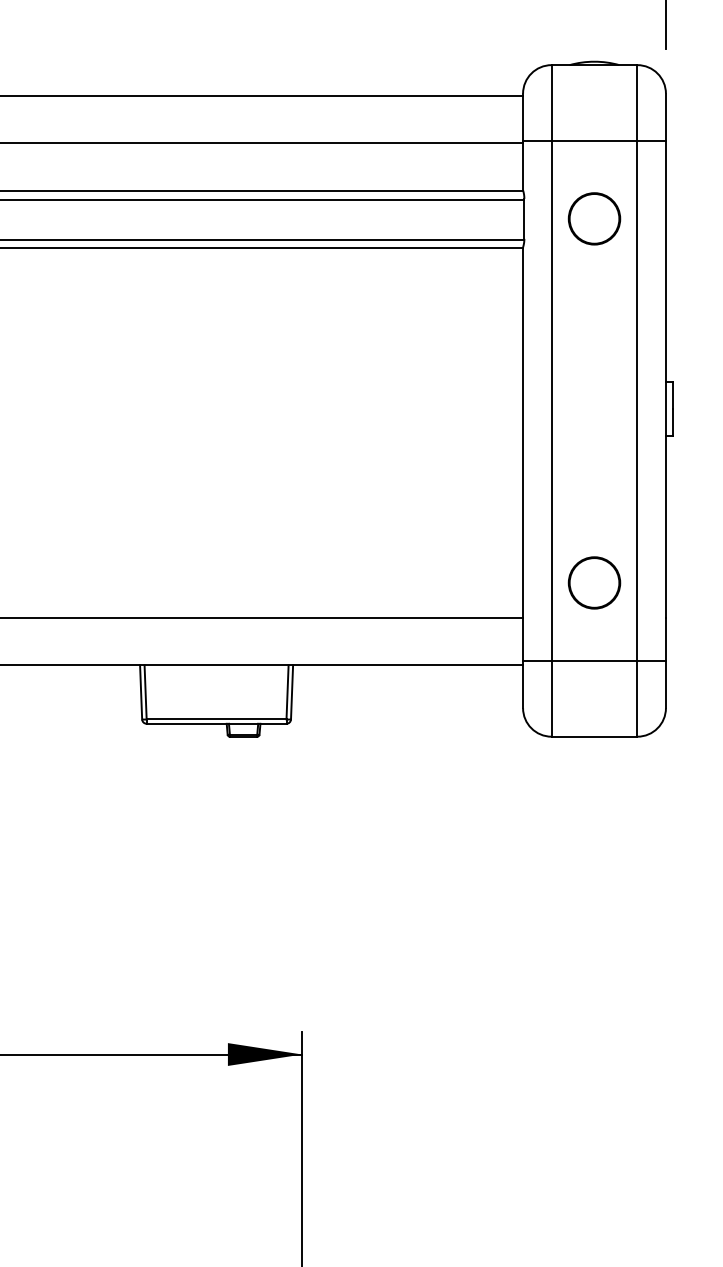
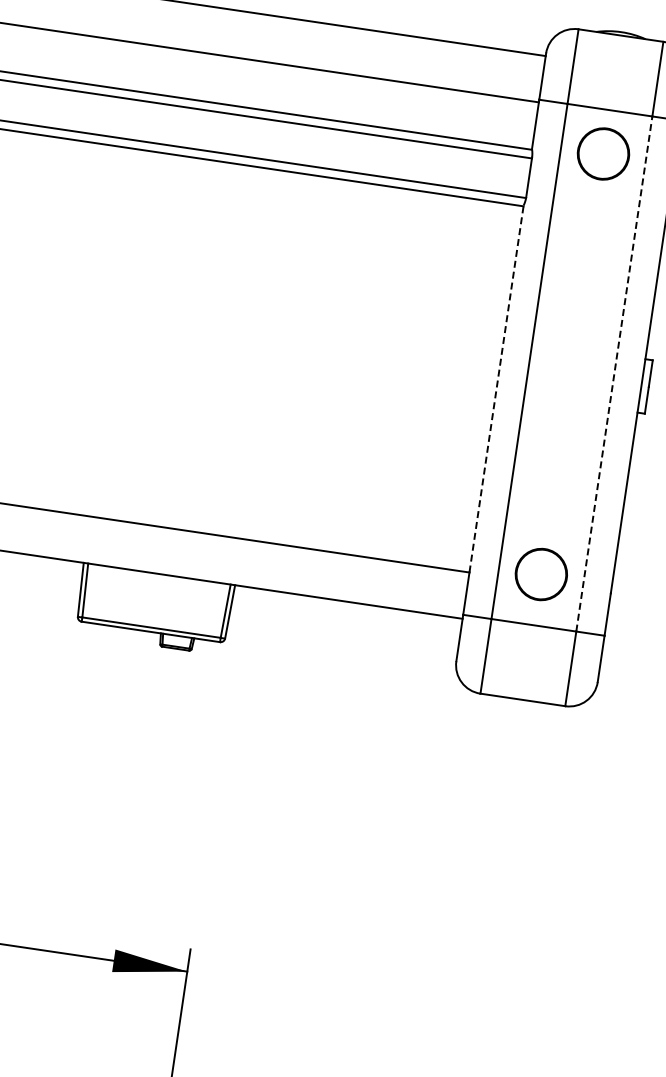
part: (594, 218) -> (603, 153), moved
line: (637, 400) -> (614, 373), solid -> dashed
line: (523, 432) -> (497, 388), solid -> dashed
part: (594, 582) -> (541, 574), moved

